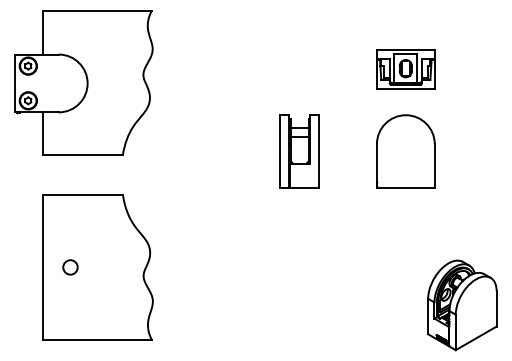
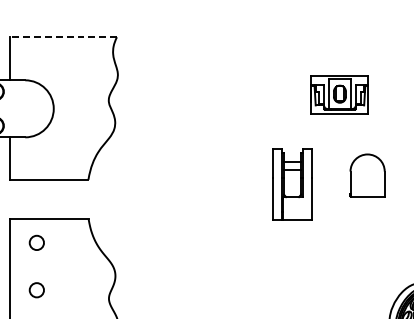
line: (96, 10) -> (62, 36), solid -> dashed
part: (405, 69) -> (339, 95), moved
part: (299, 151) -> (292, 184), moved
part: (405, 151) -> (367, 175), size x0.6
circle: (70, 219) -> (36, 242), added

